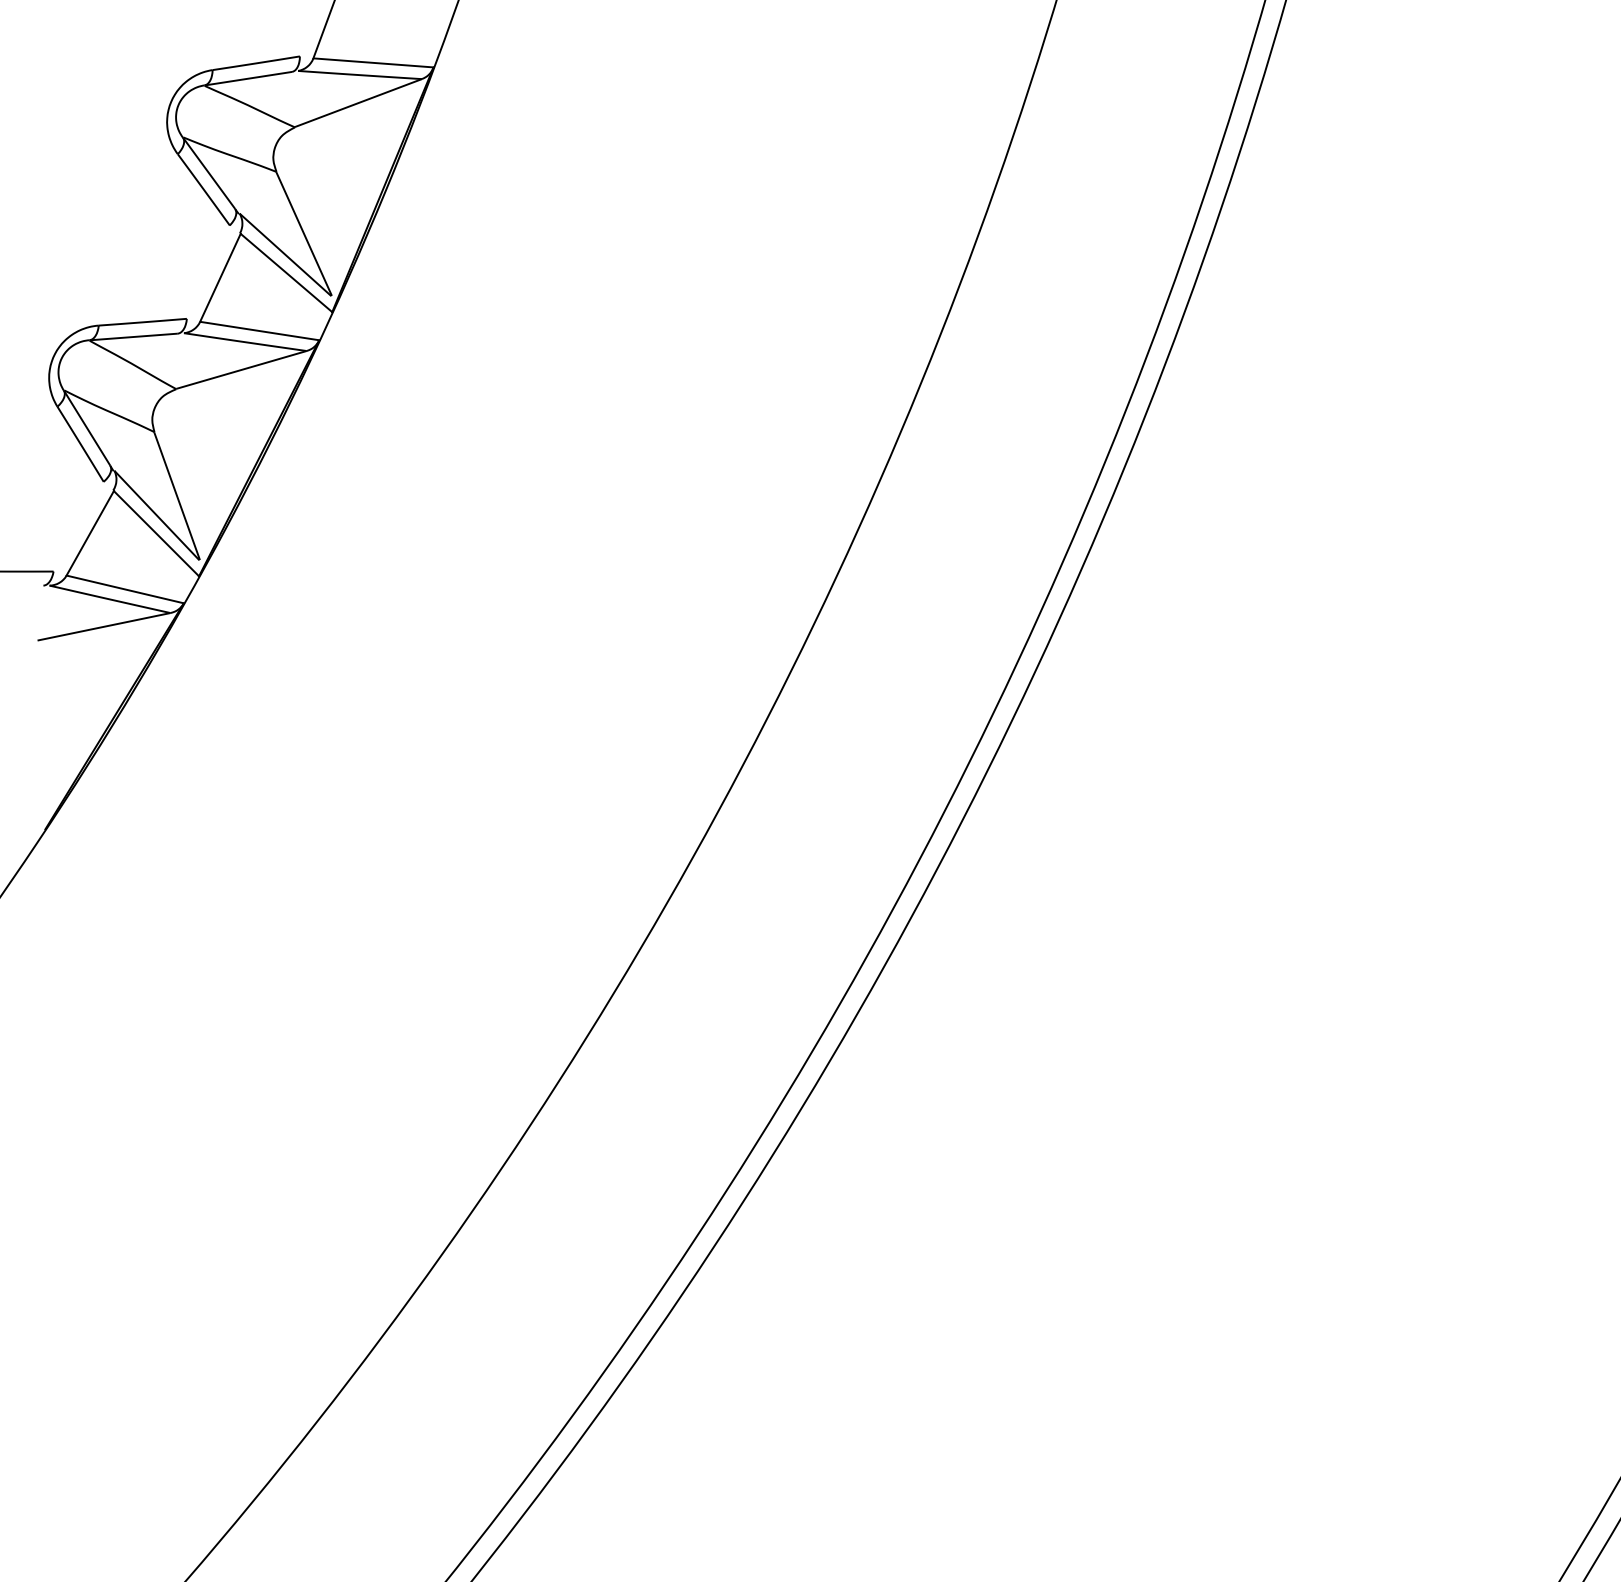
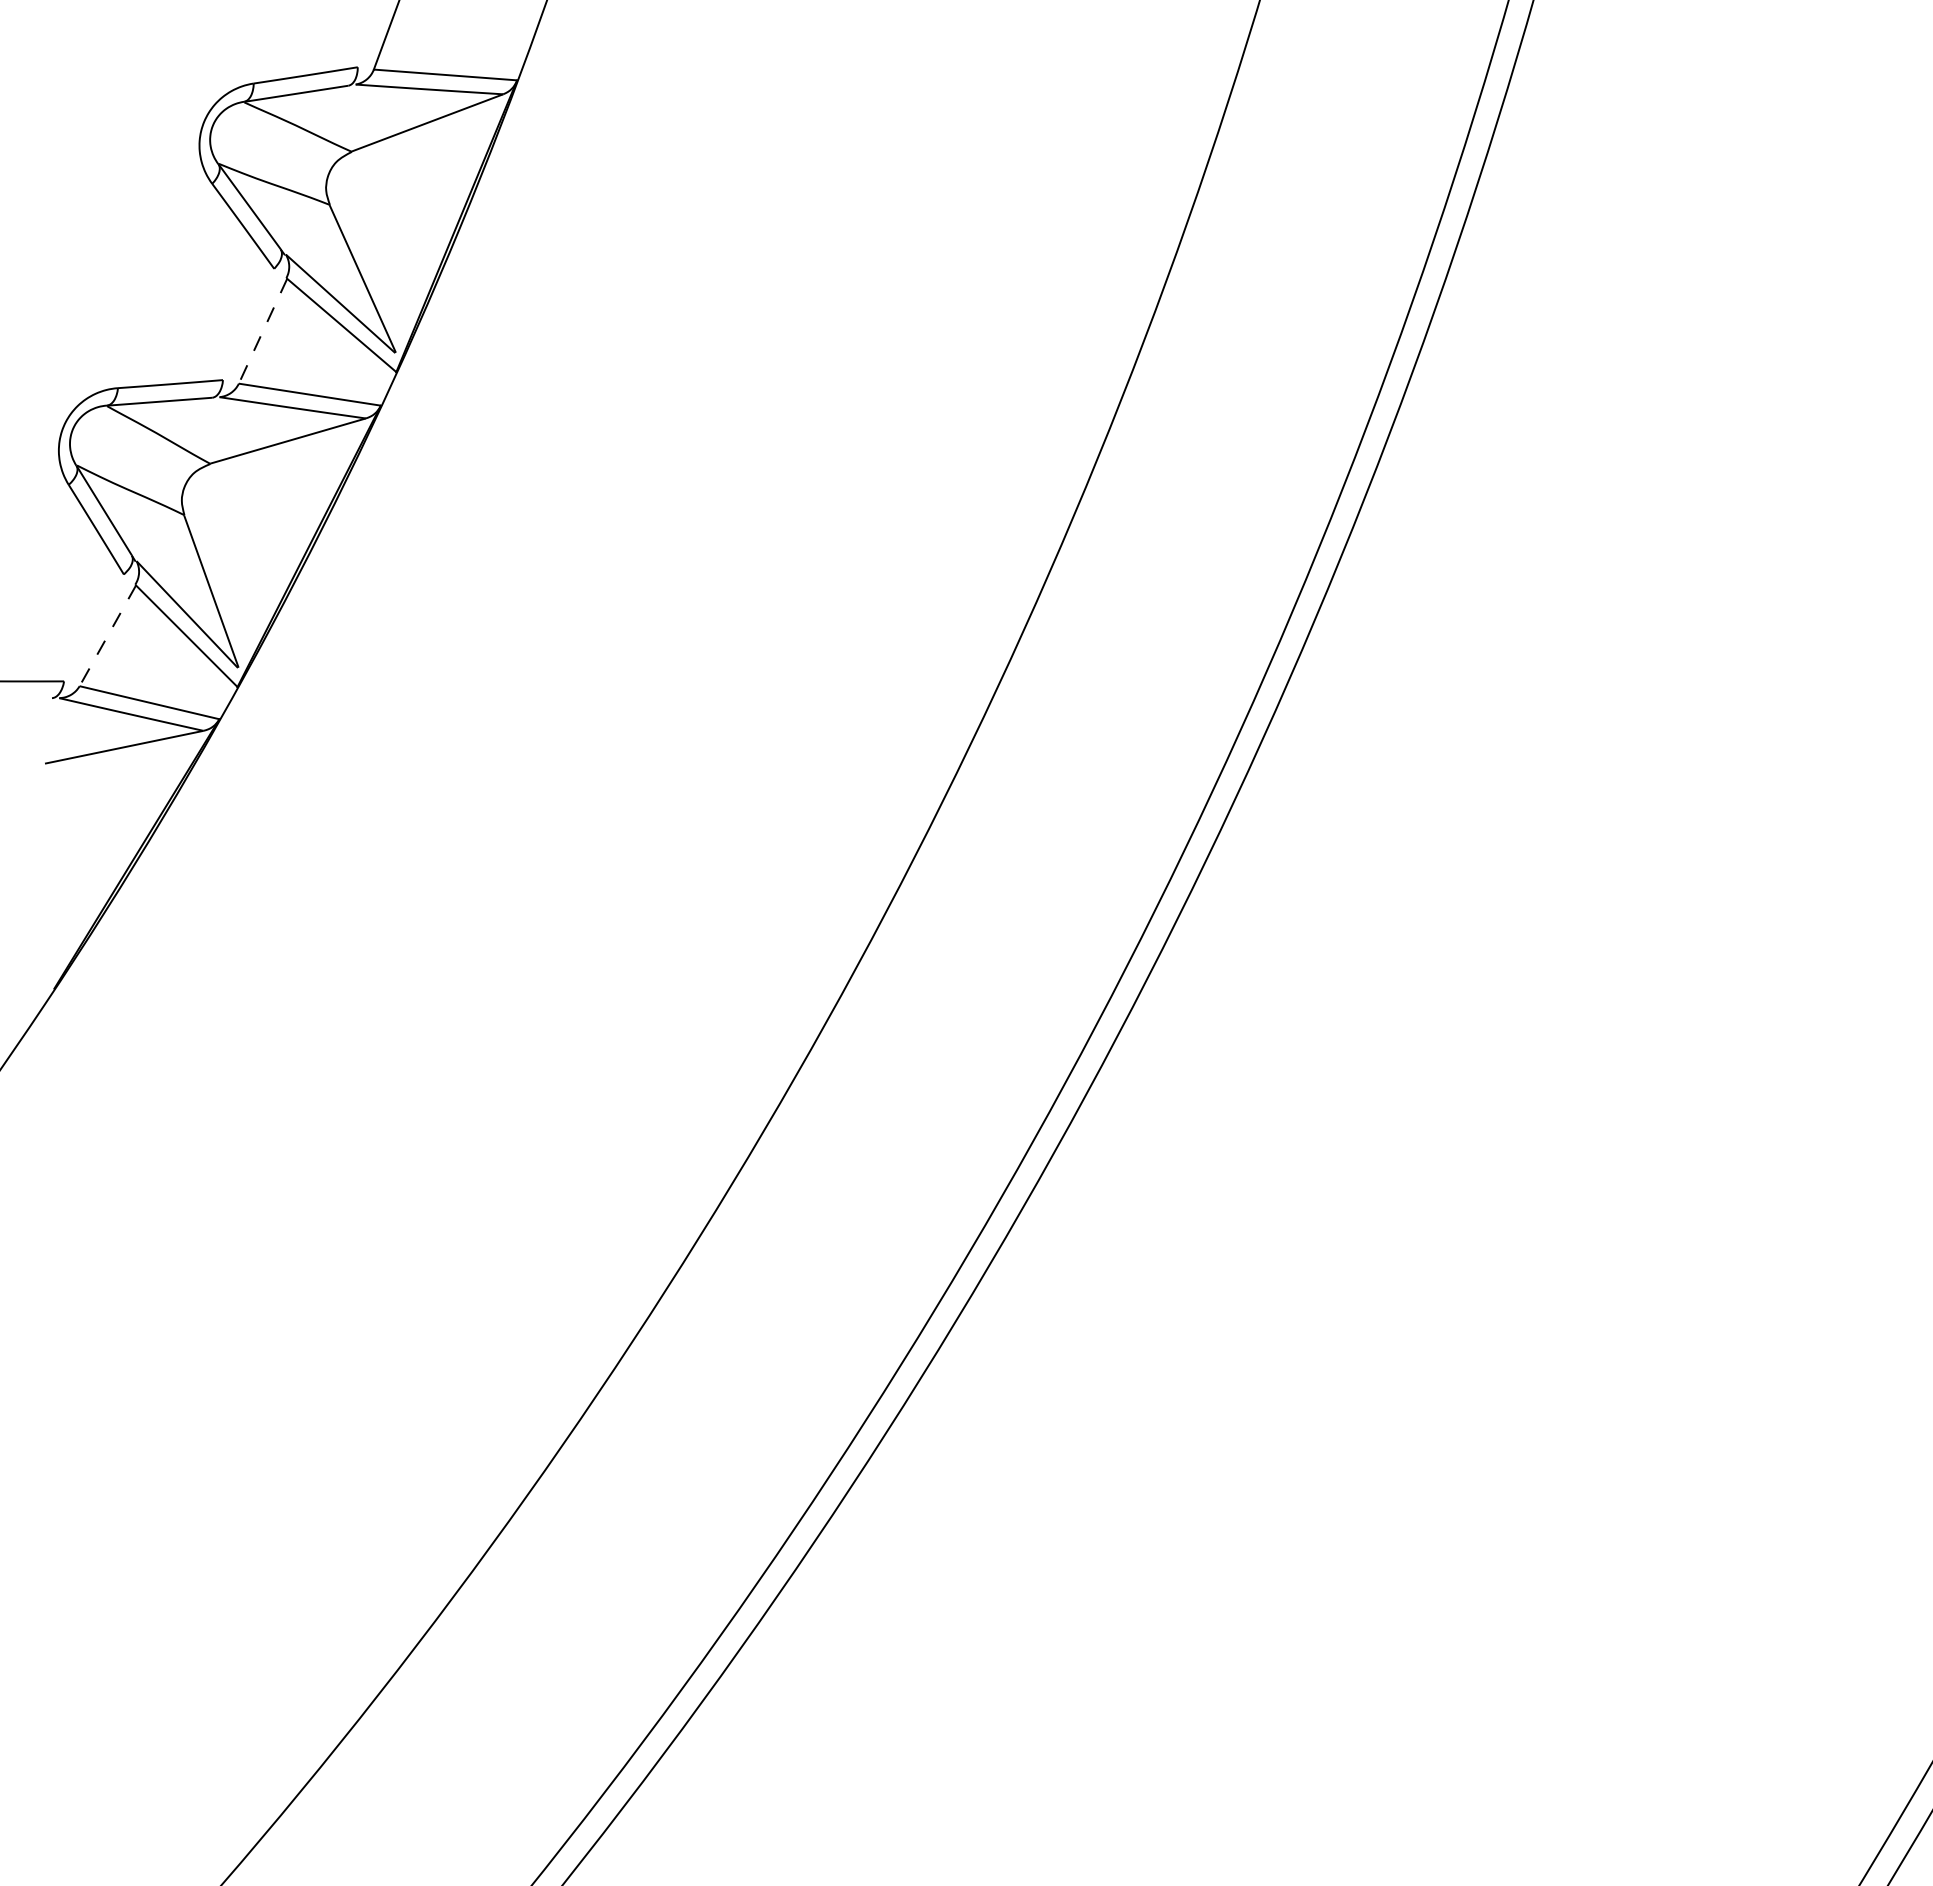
line: (220, 278) -> (263, 331), solid -> dashed
line: (89, 533) -> (107, 635), solid -> dashed

